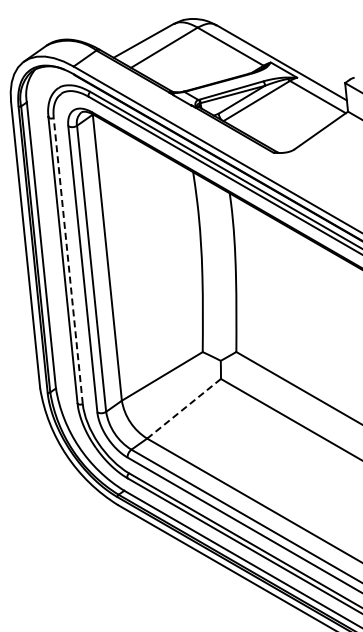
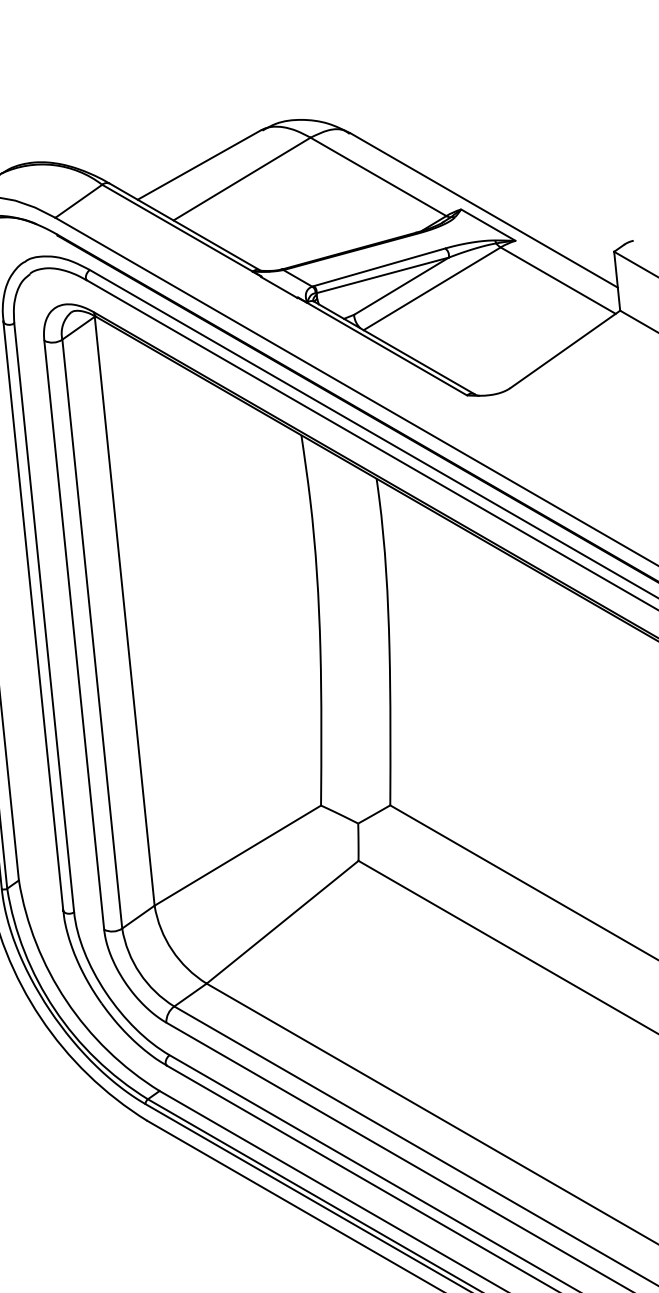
line: (68, 260) -> (44, 617), dashed -> solid
line: (183, 409) -> (281, 923), dashed -> solid

